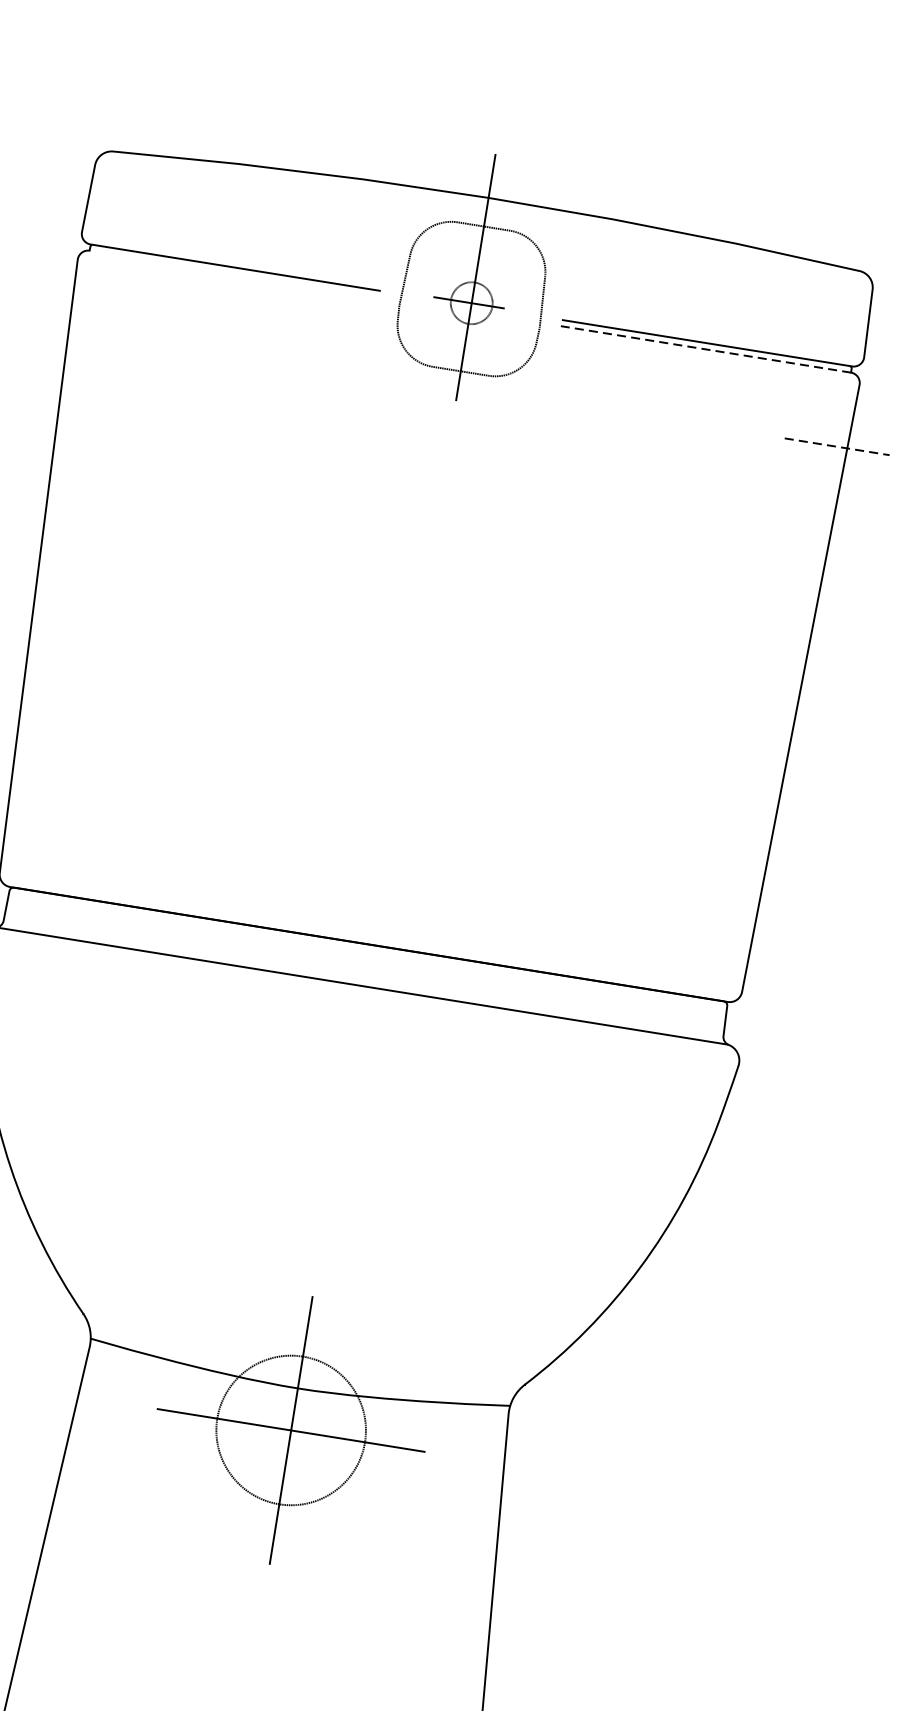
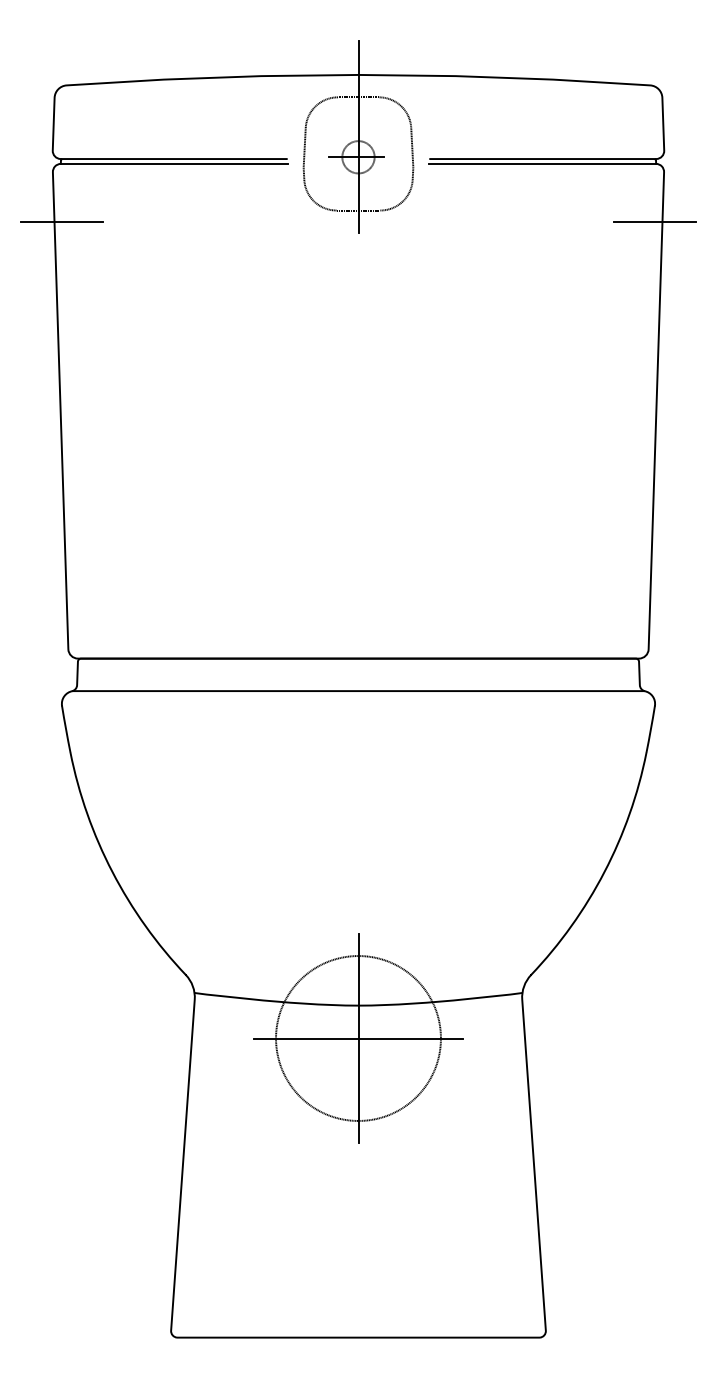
line: (233, 273) -> (173, 163), added
line: (79, 325) -> (62, 222), added
line: (705, 348) -> (542, 163), dashed -> solid
line: (837, 447) -> (654, 222), dashed -> solid
circle: (291, 1430) -> (358, 1038), size x1.43

